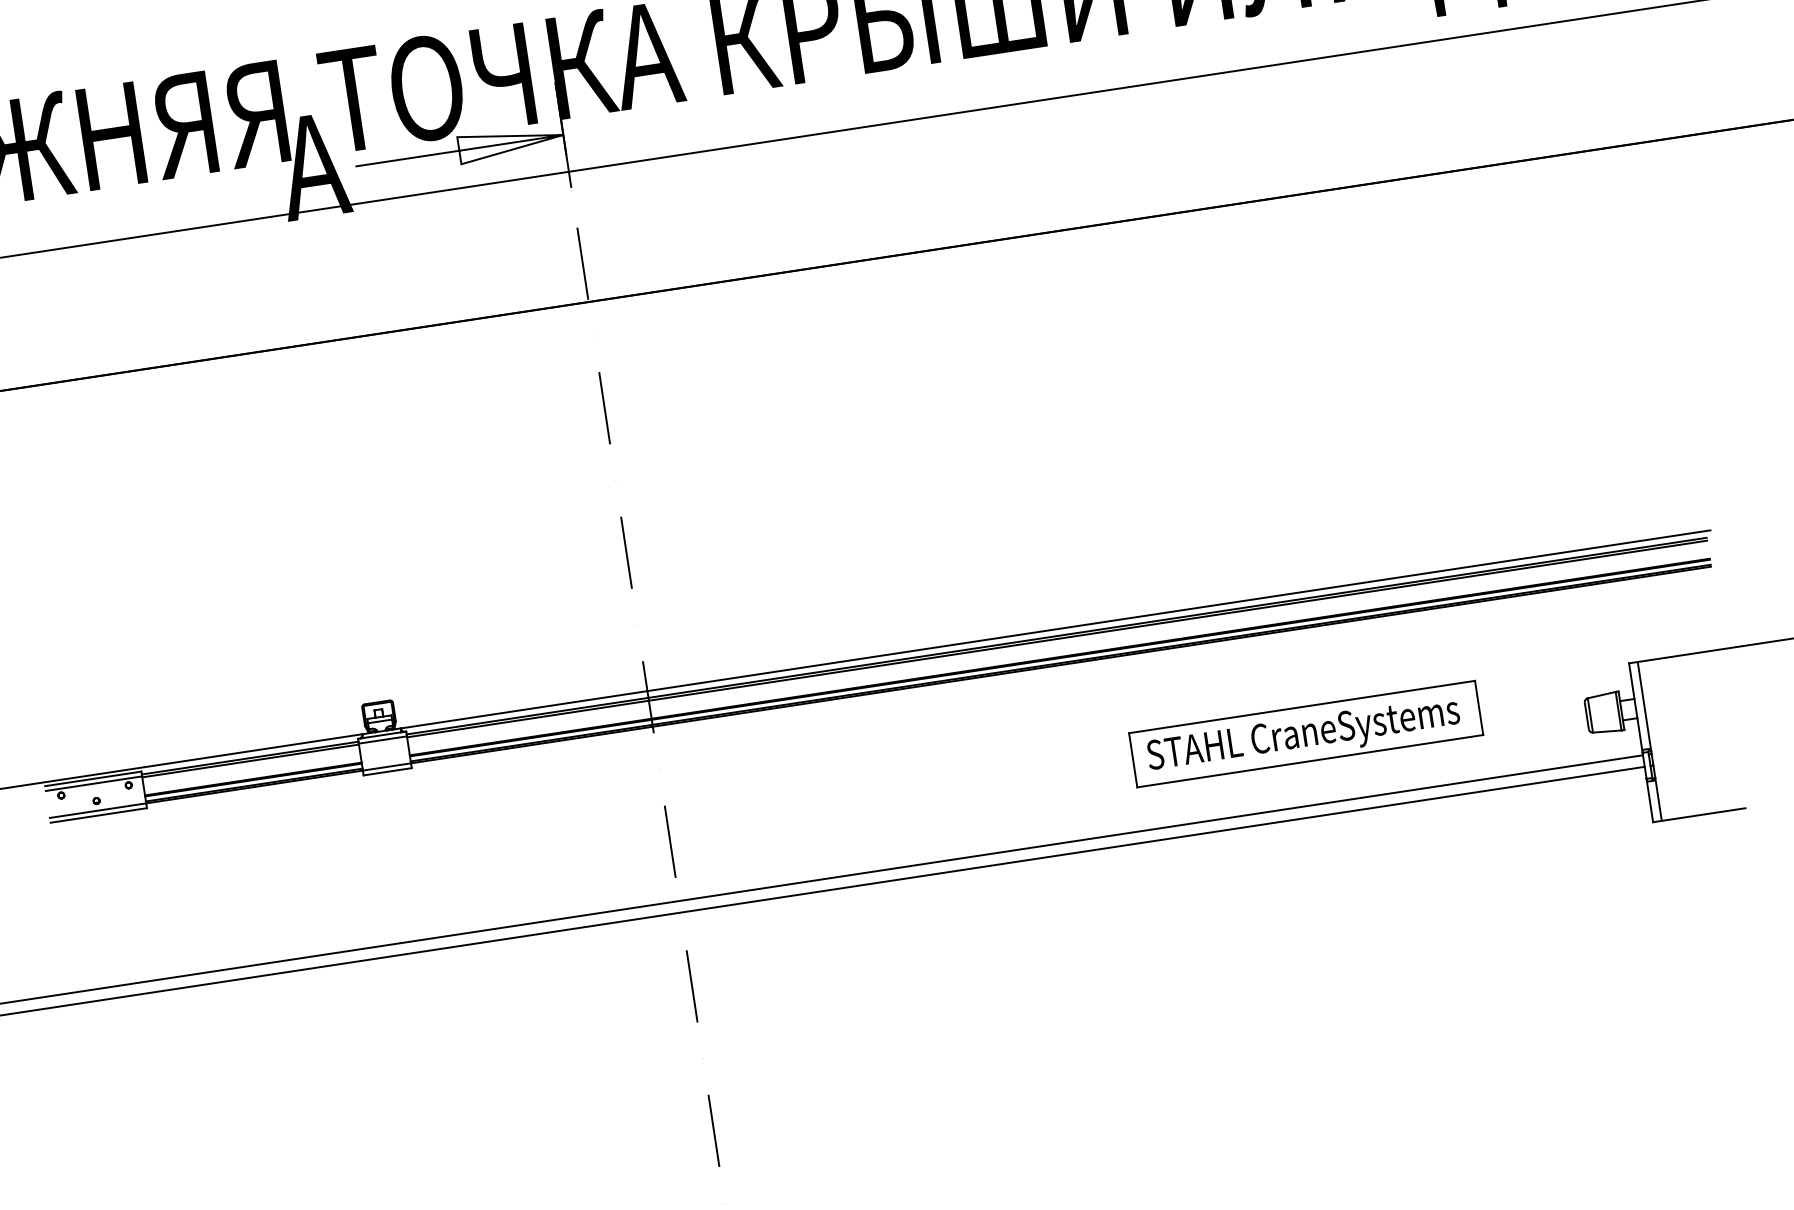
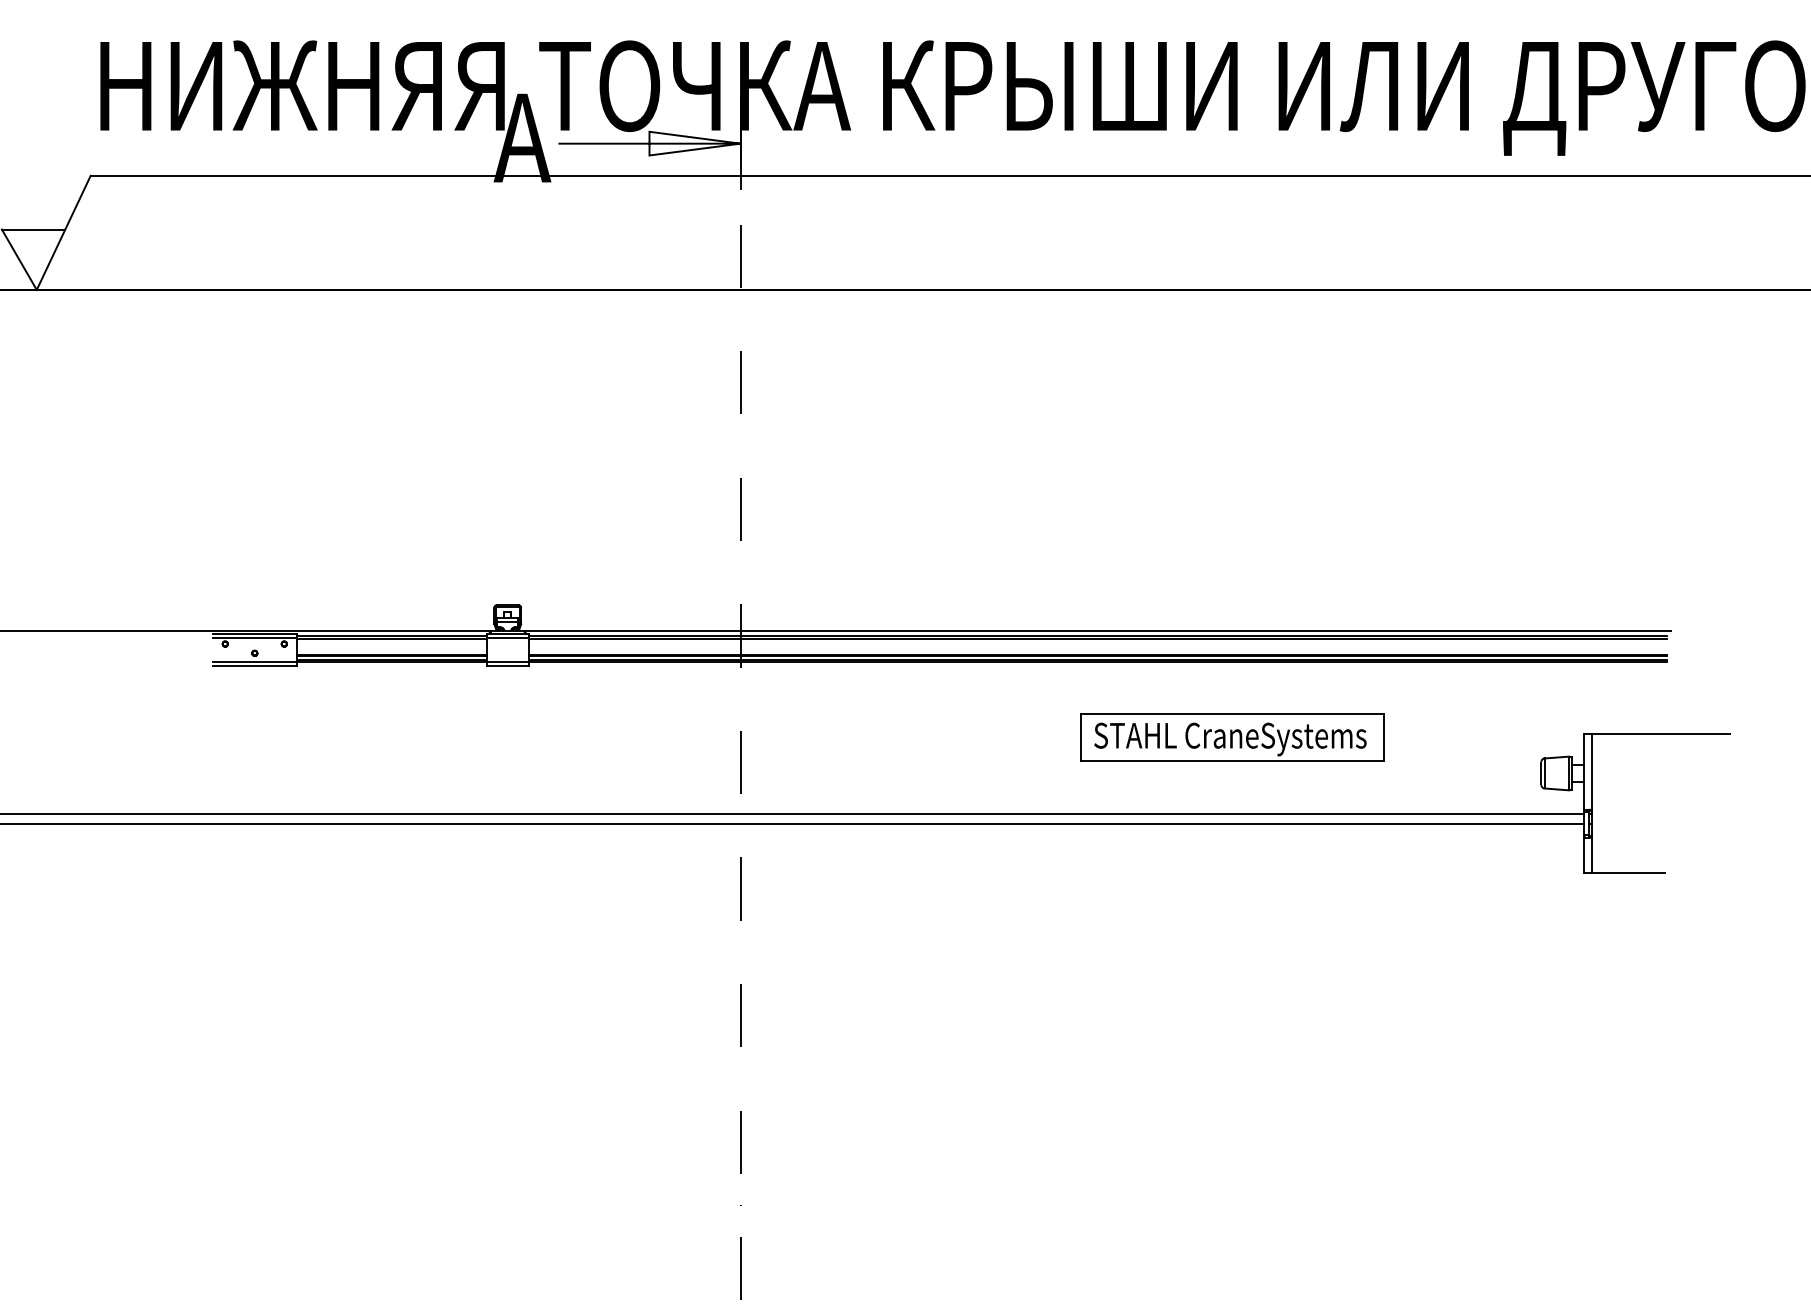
part: (1305, 733) -> (1232, 737), moved

